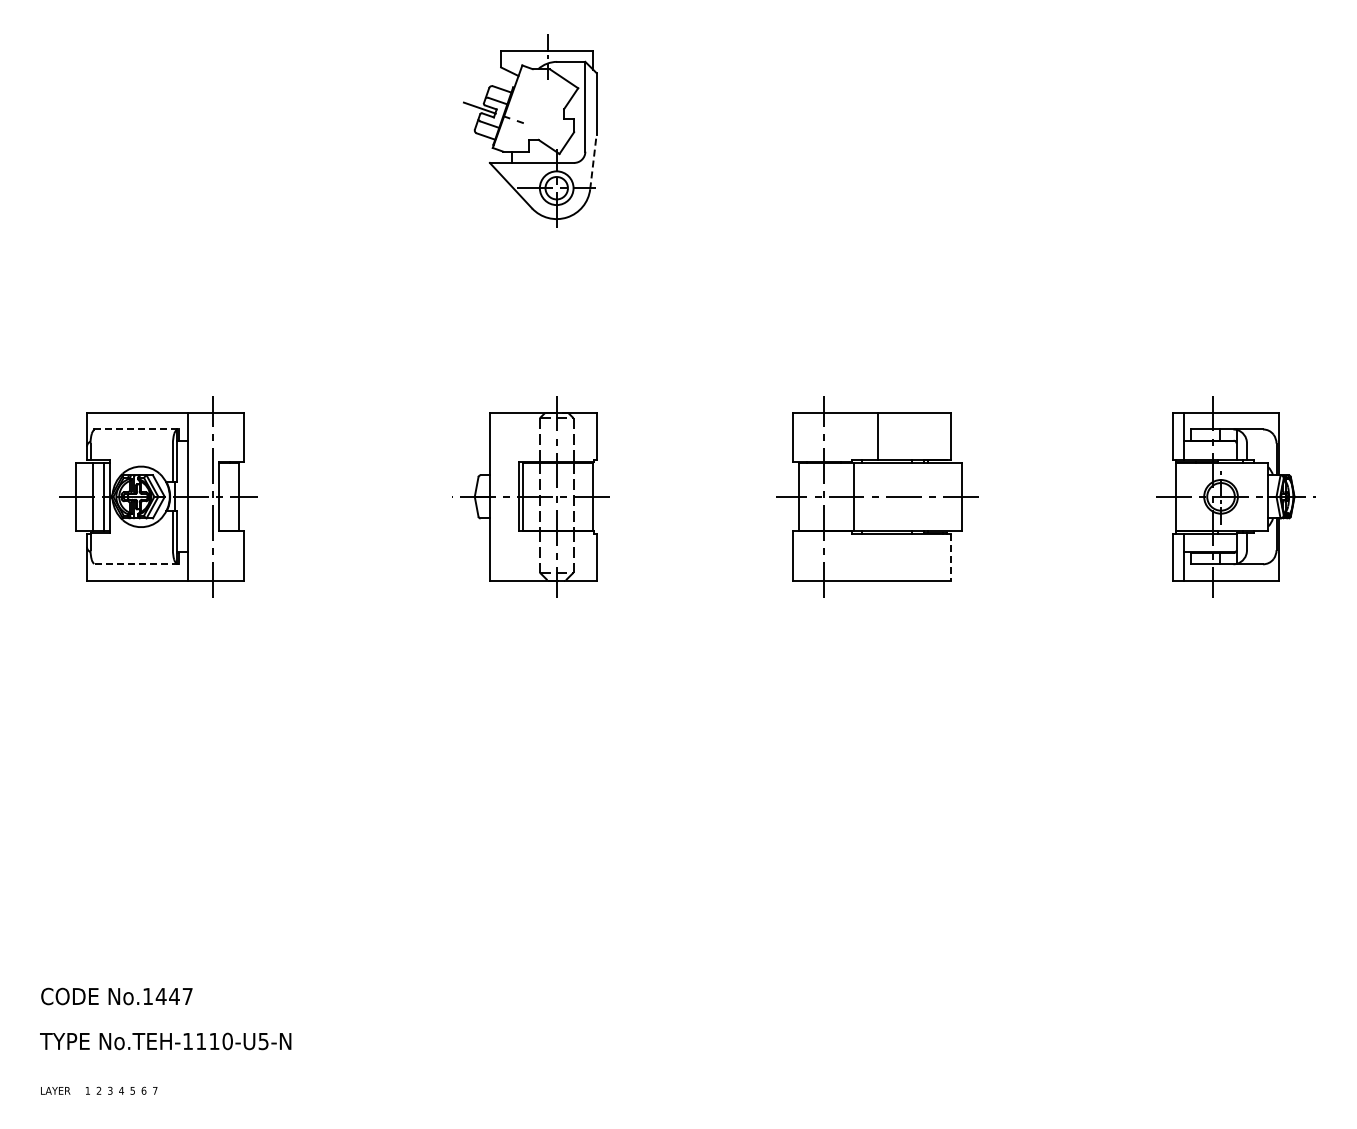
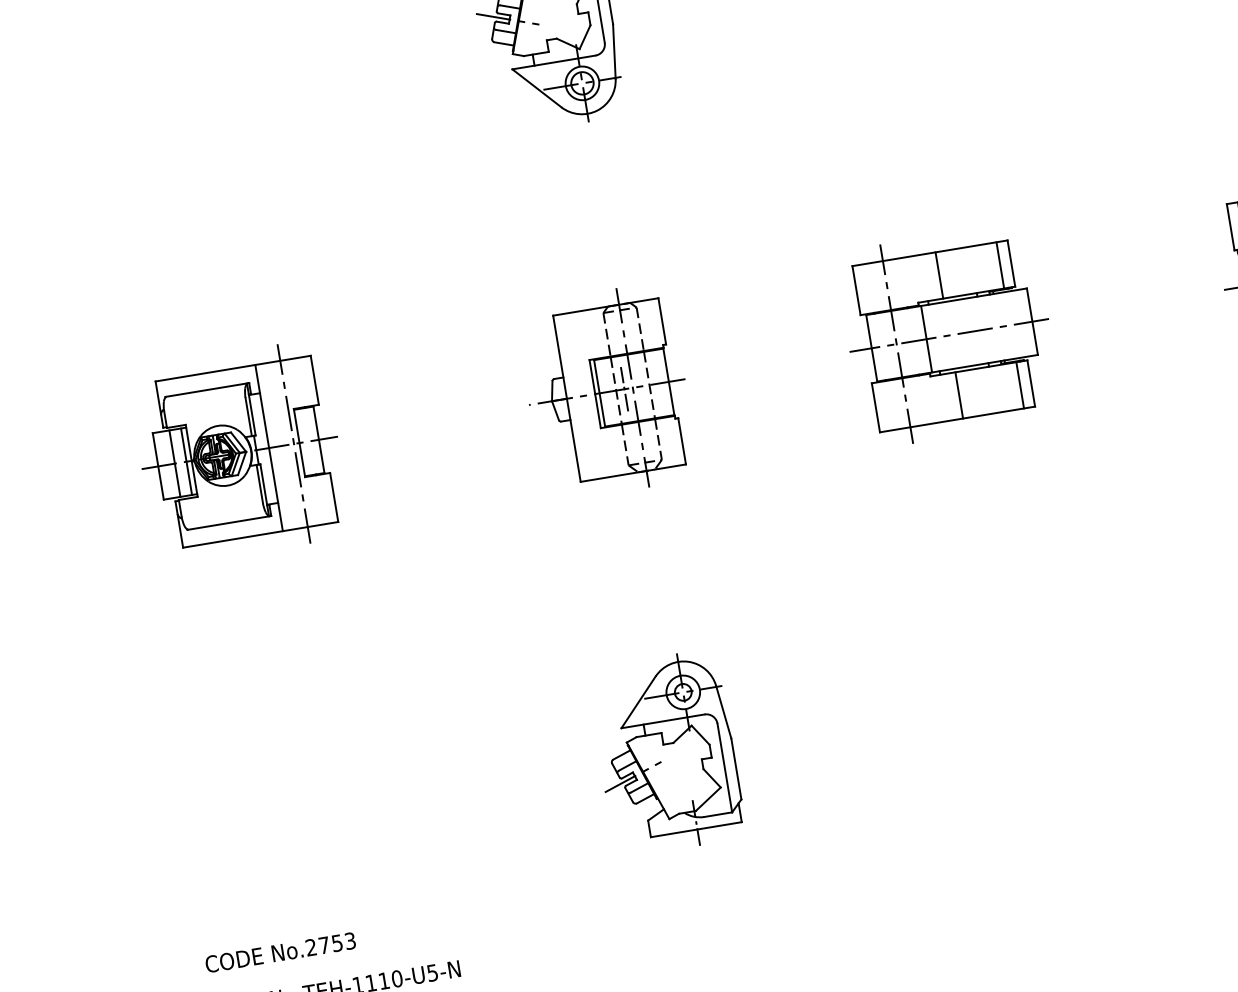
line: (593, 161) -> (614, 51), dashed -> solid
line: (137, 429) -> (208, 389), dashed -> solid
line: (939, 435) -> (1000, 264), added
line: (548, 496) -> (624, 388), added
line: (877, 557) -> (959, 395), added
line: (939, 557) -> (1020, 385), added
line: (950, 558) -> (1031, 384), dashed -> solid
line: (136, 564) -> (229, 523), dashed -> solid
part: (530, 862) -> (666, 752), added
text: (167, 996) -> (330, 944), No.1447 -> No.2753

